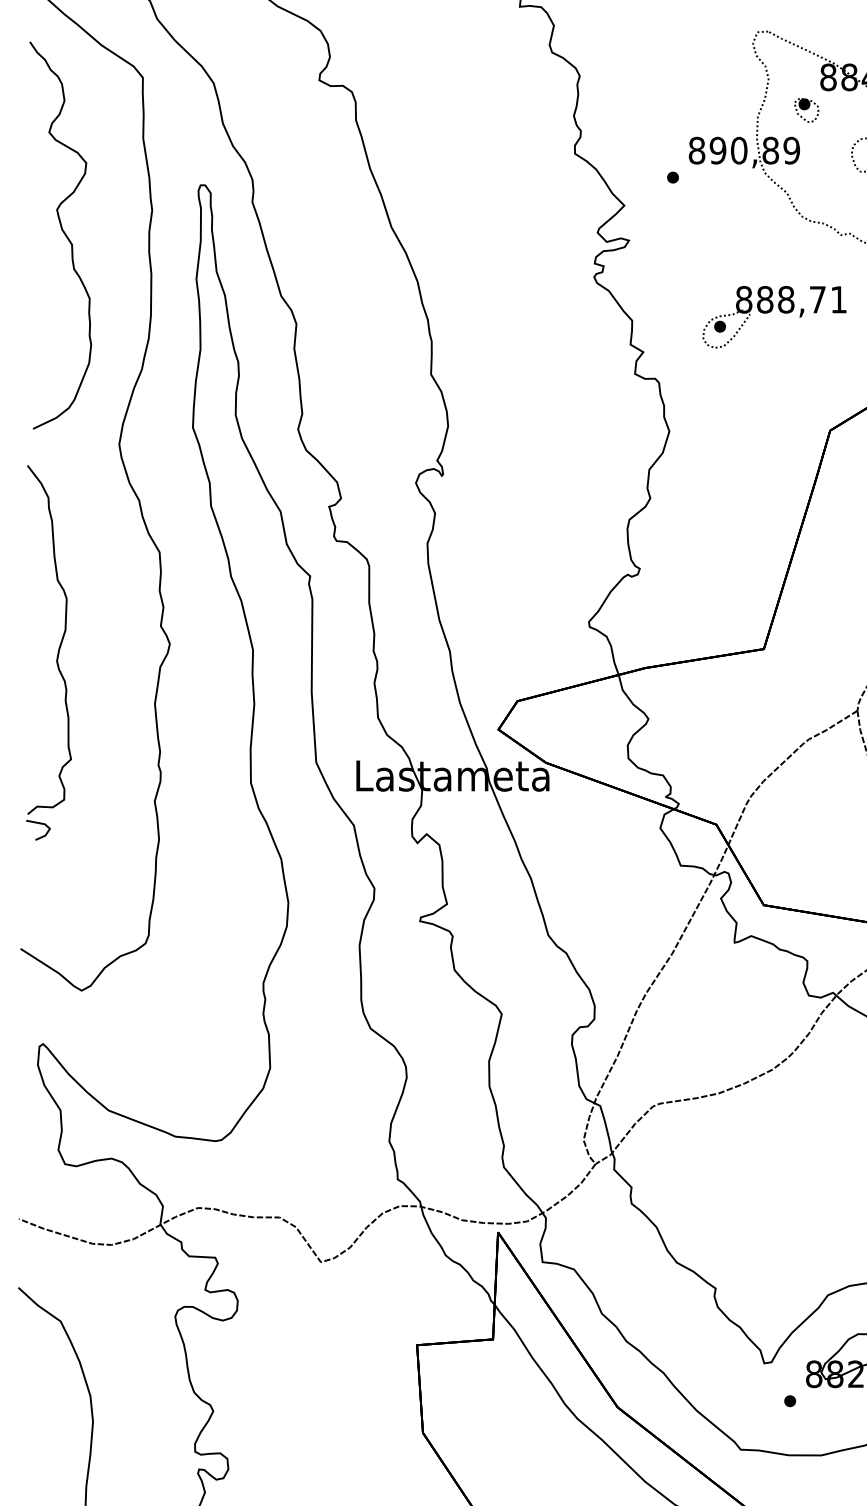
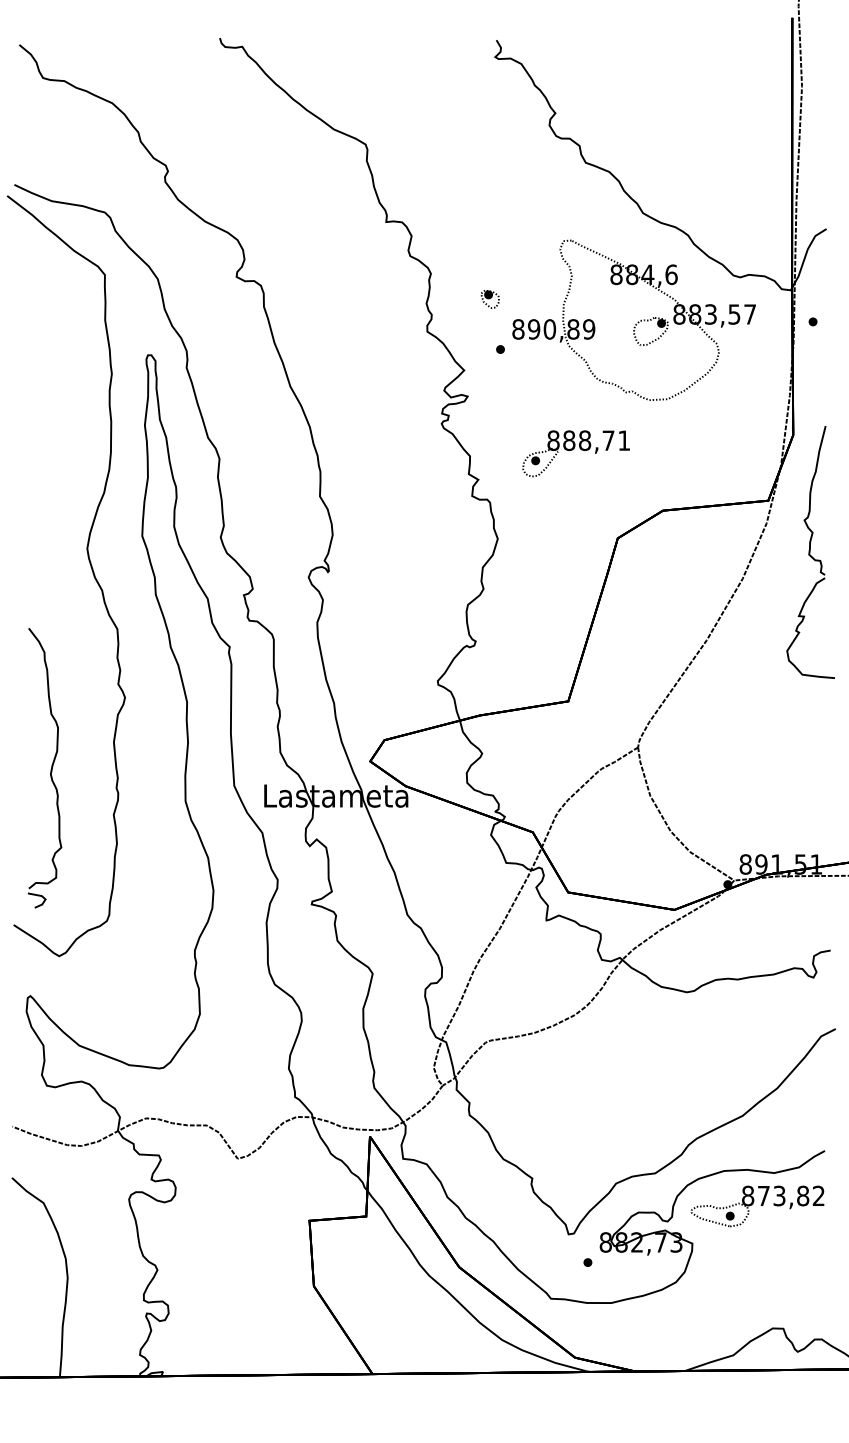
part: (805, 110) -> (489, 299), moved
curve: (63, 233) -> (45, 391), removed
part: (56, 654) -> (50, 769), moved

